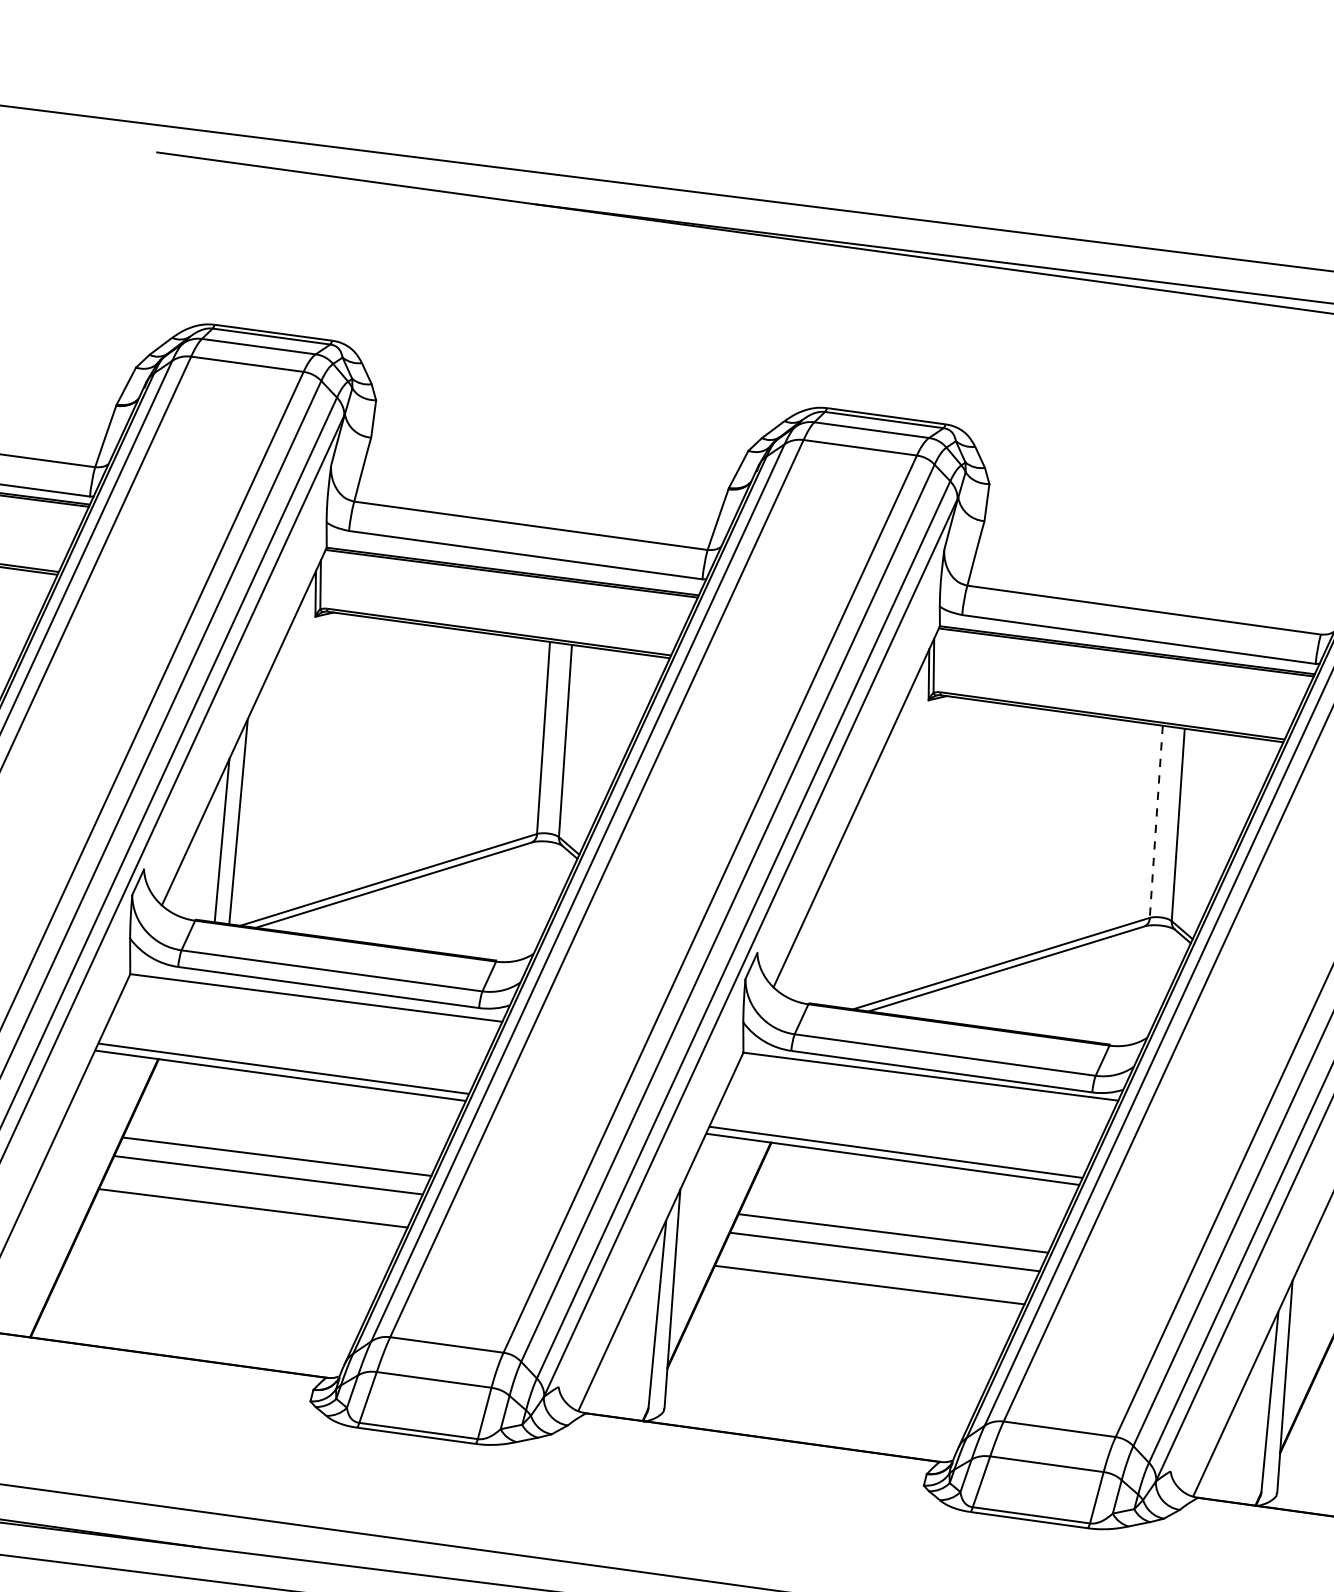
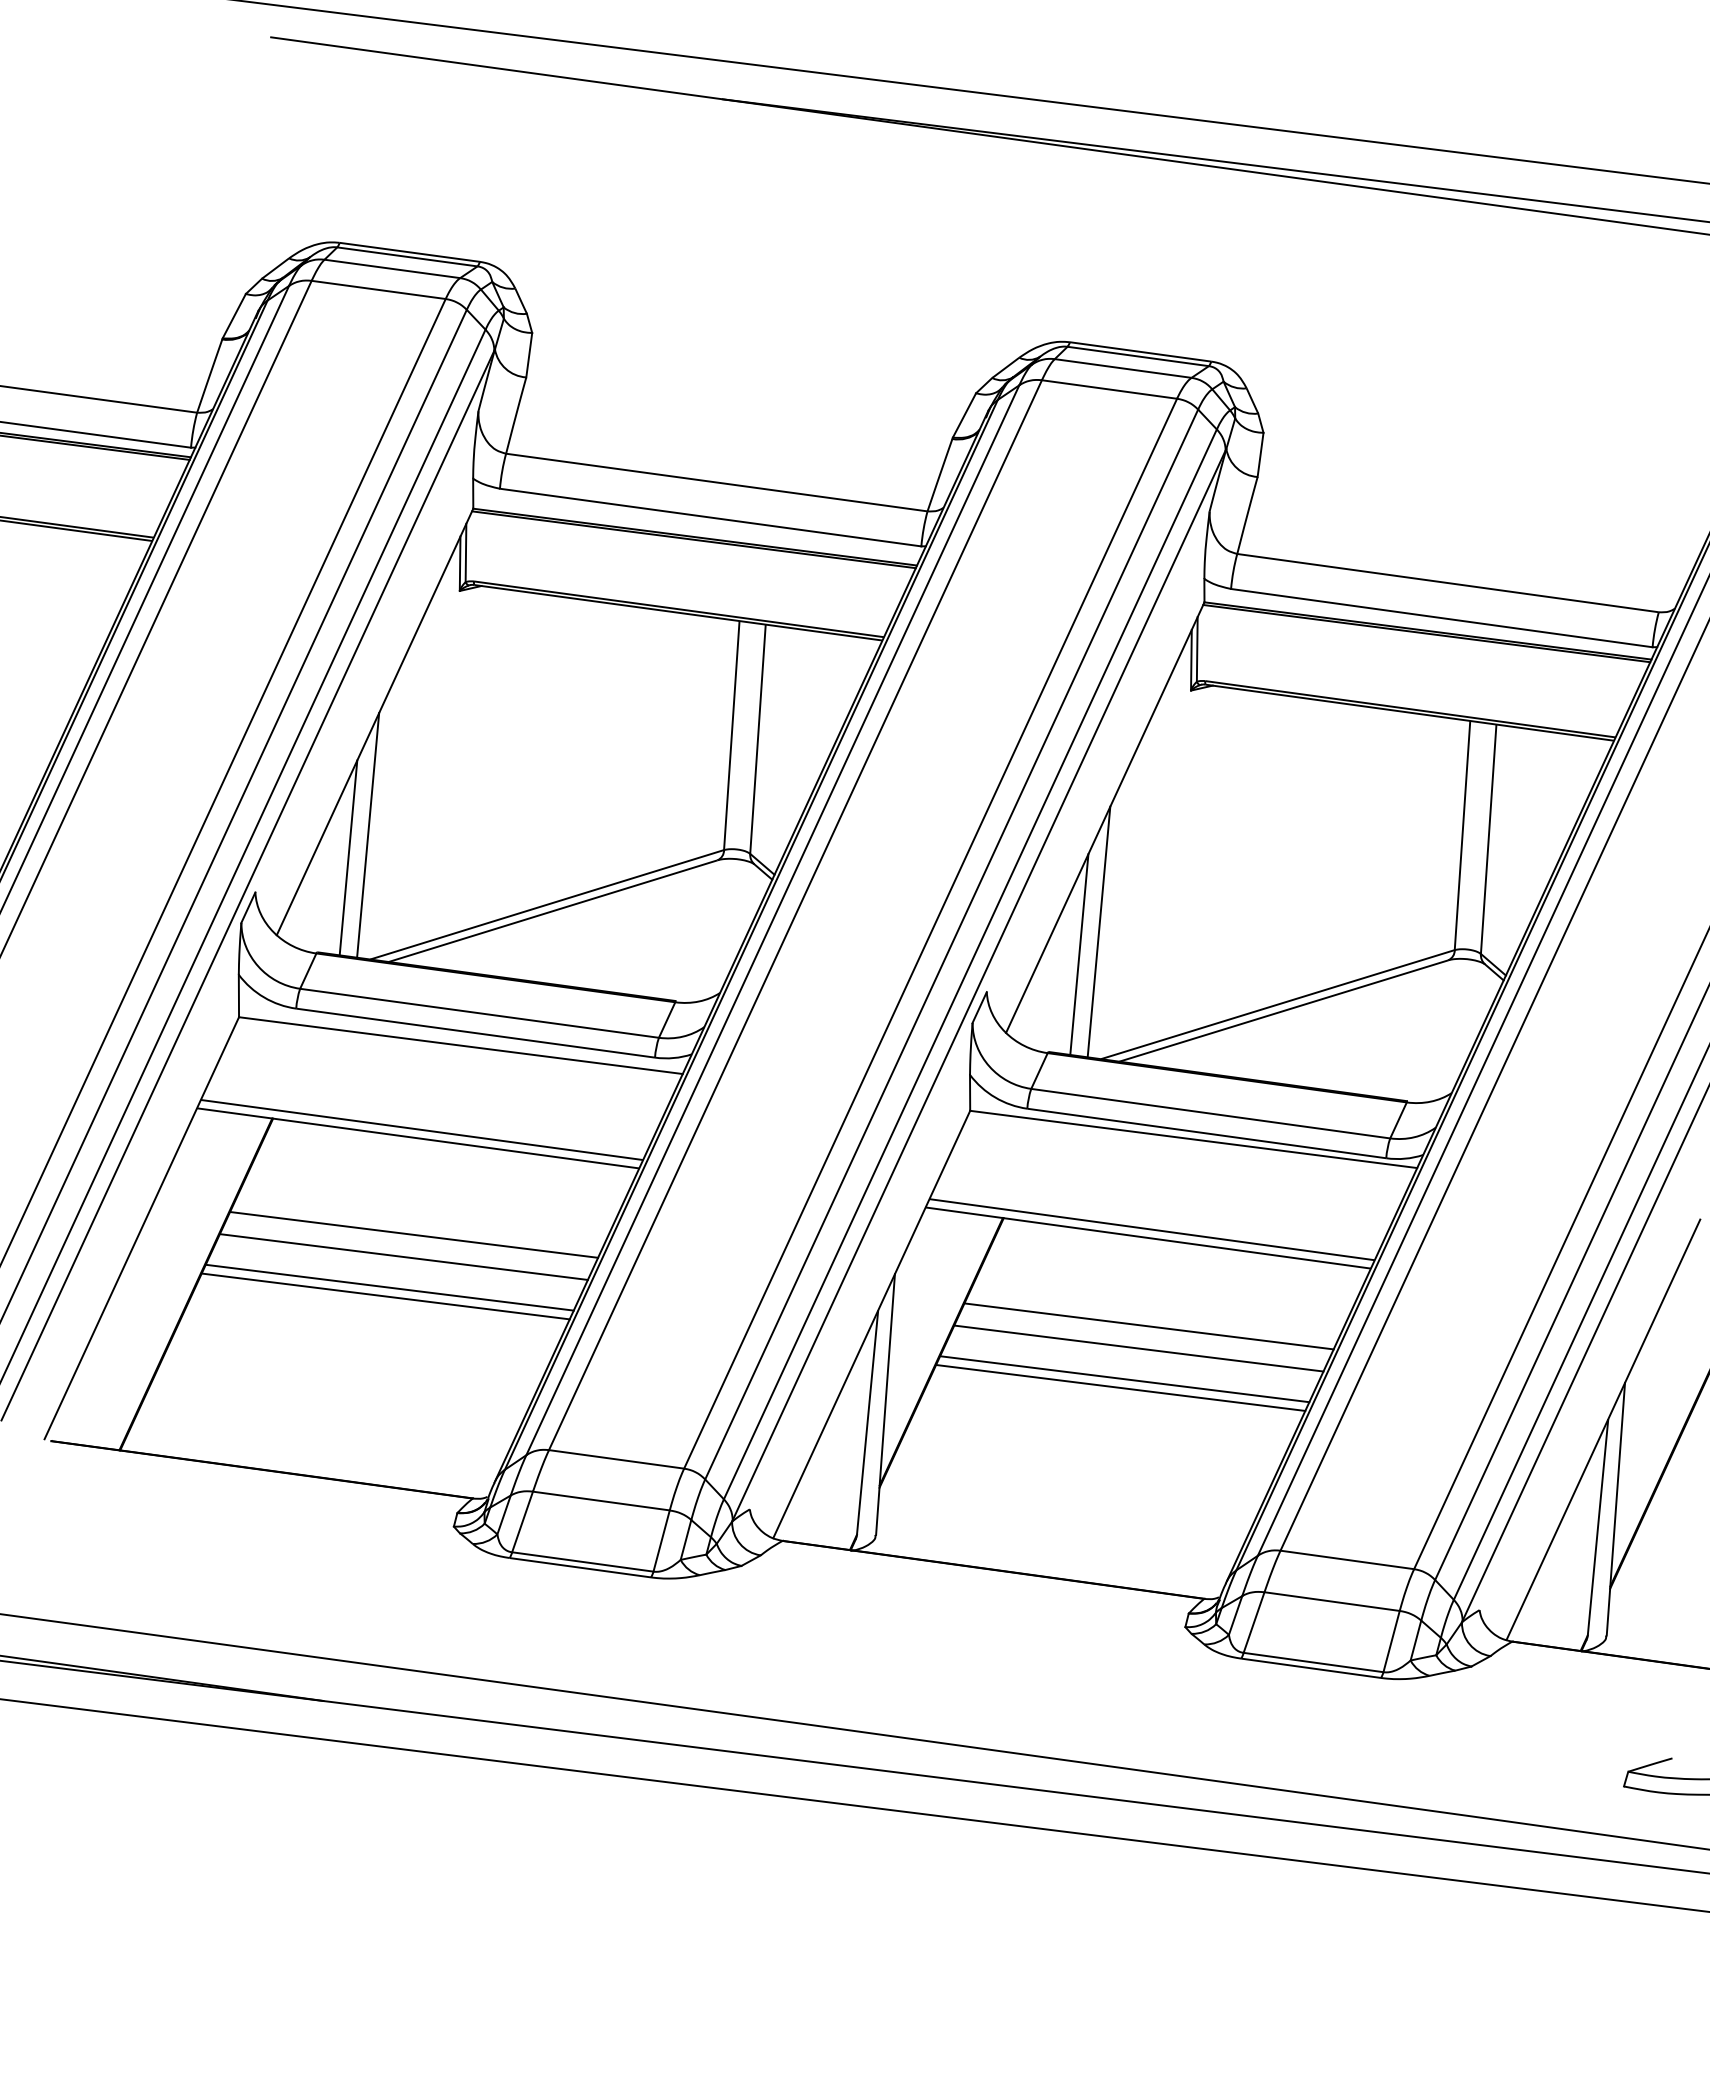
line: (1156, 821) -> (1462, 835), dashed -> solid
line: (851, 902) -> (1098, 931), added
line: (835, 921) -> (1079, 954), added
line: (256, 1200) -> (389, 1287), added
line: (872, 1277) -> (1124, 1379), added

